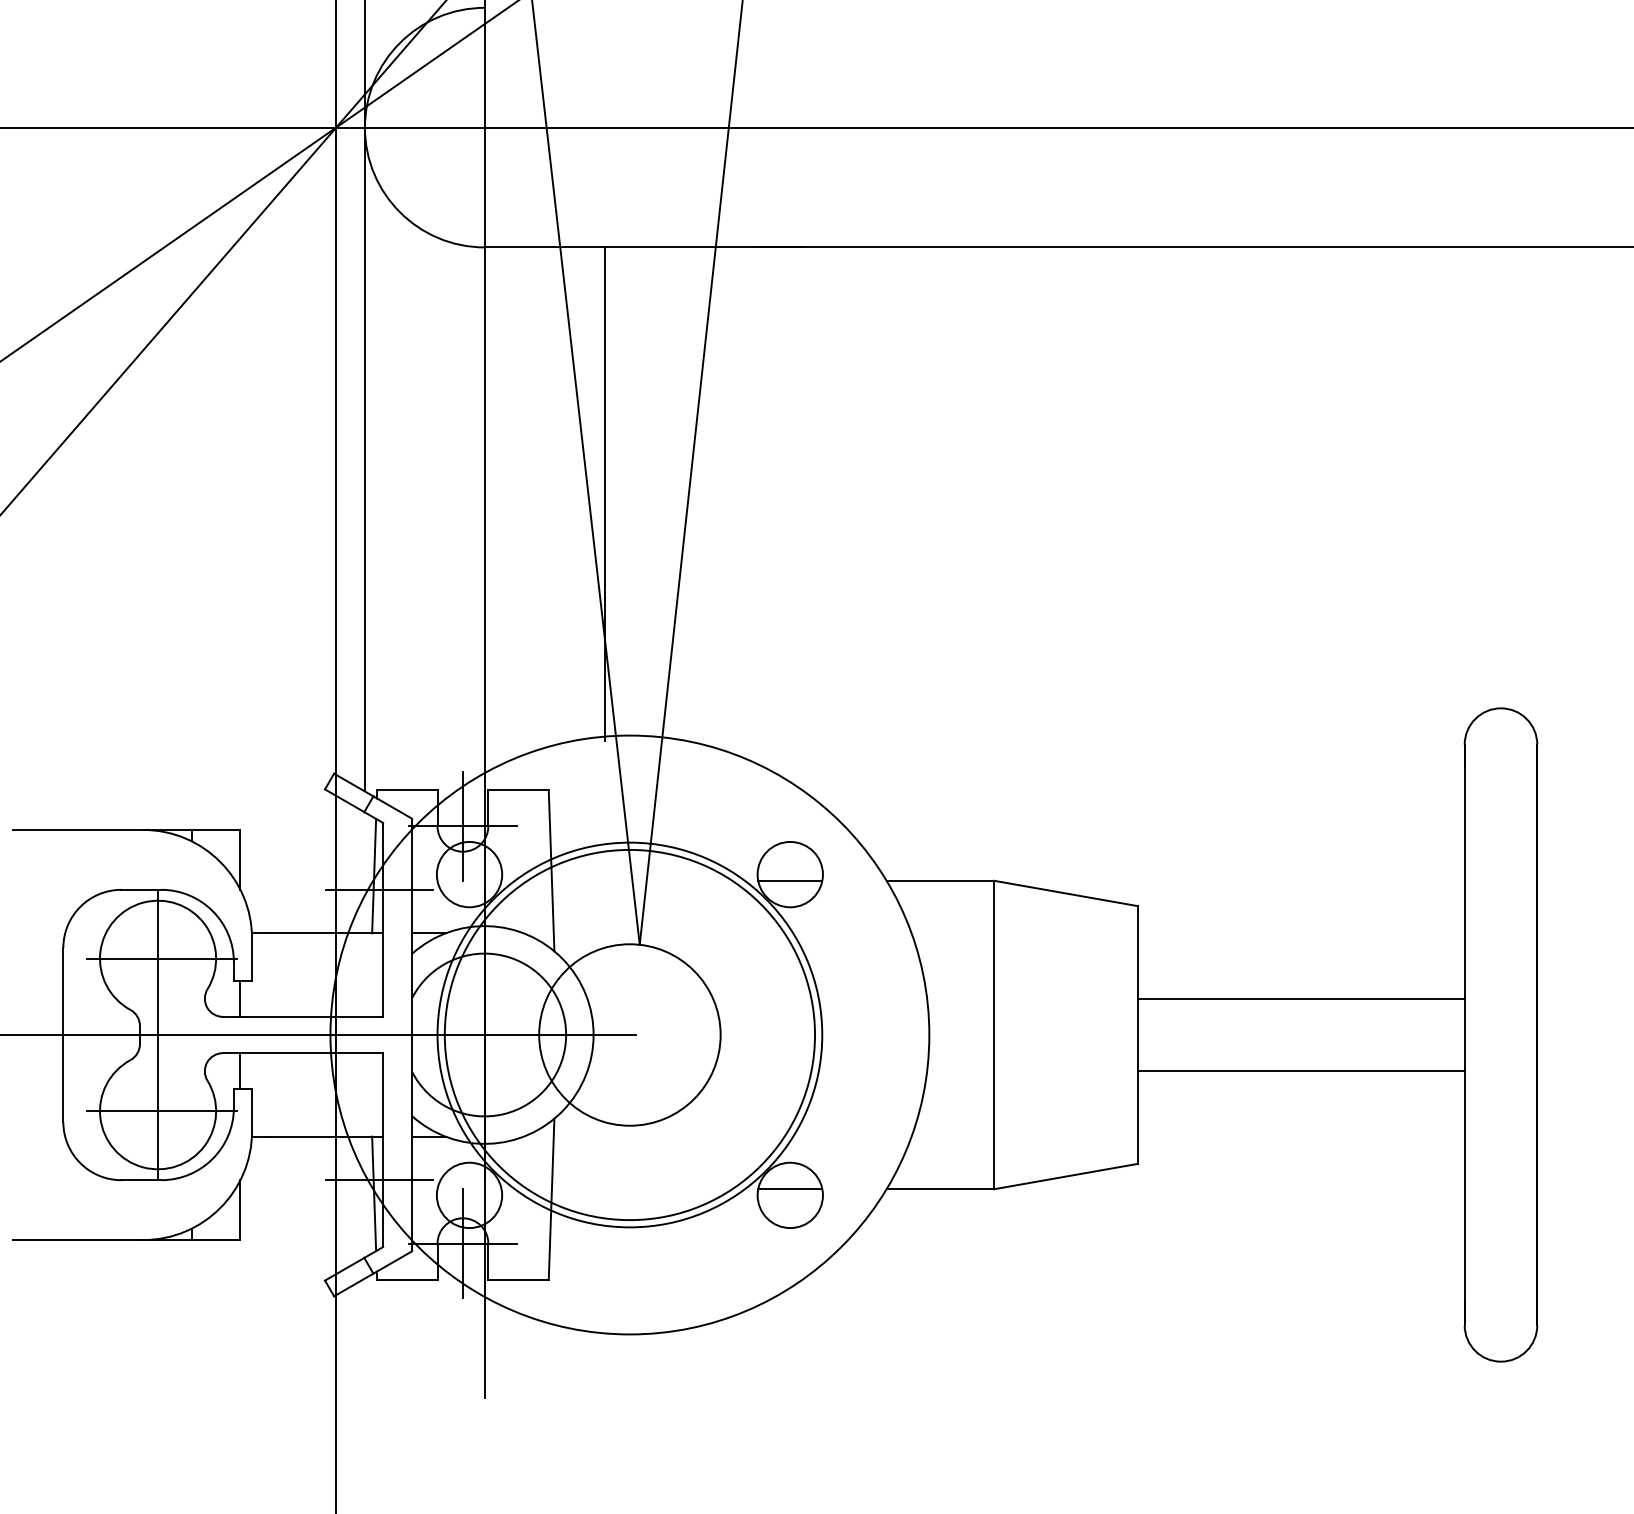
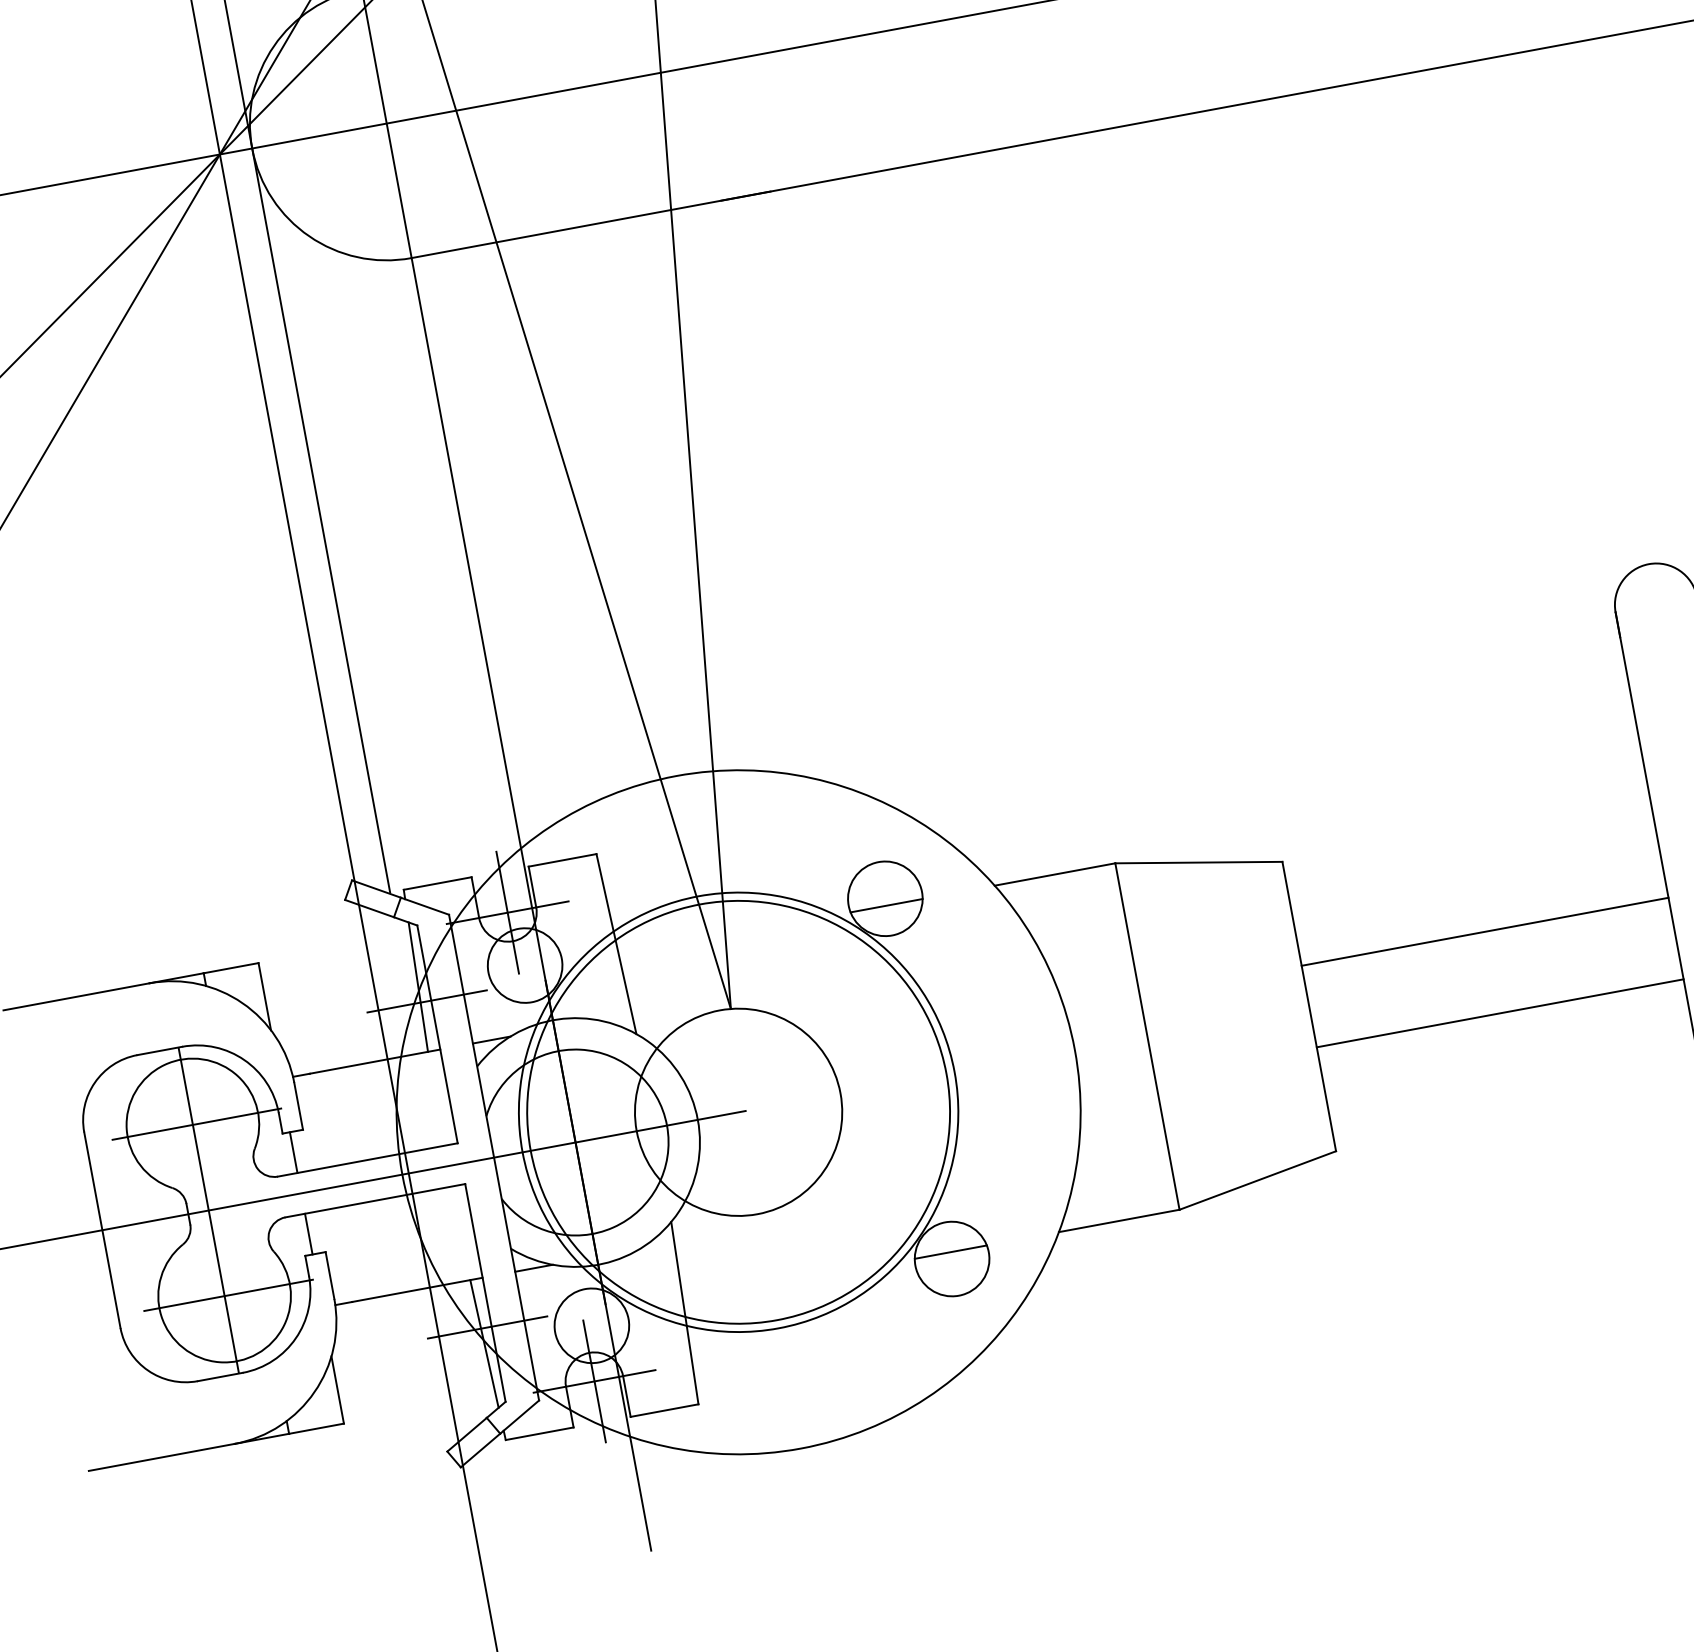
line: (604, 493) -> (597, 509), removed

